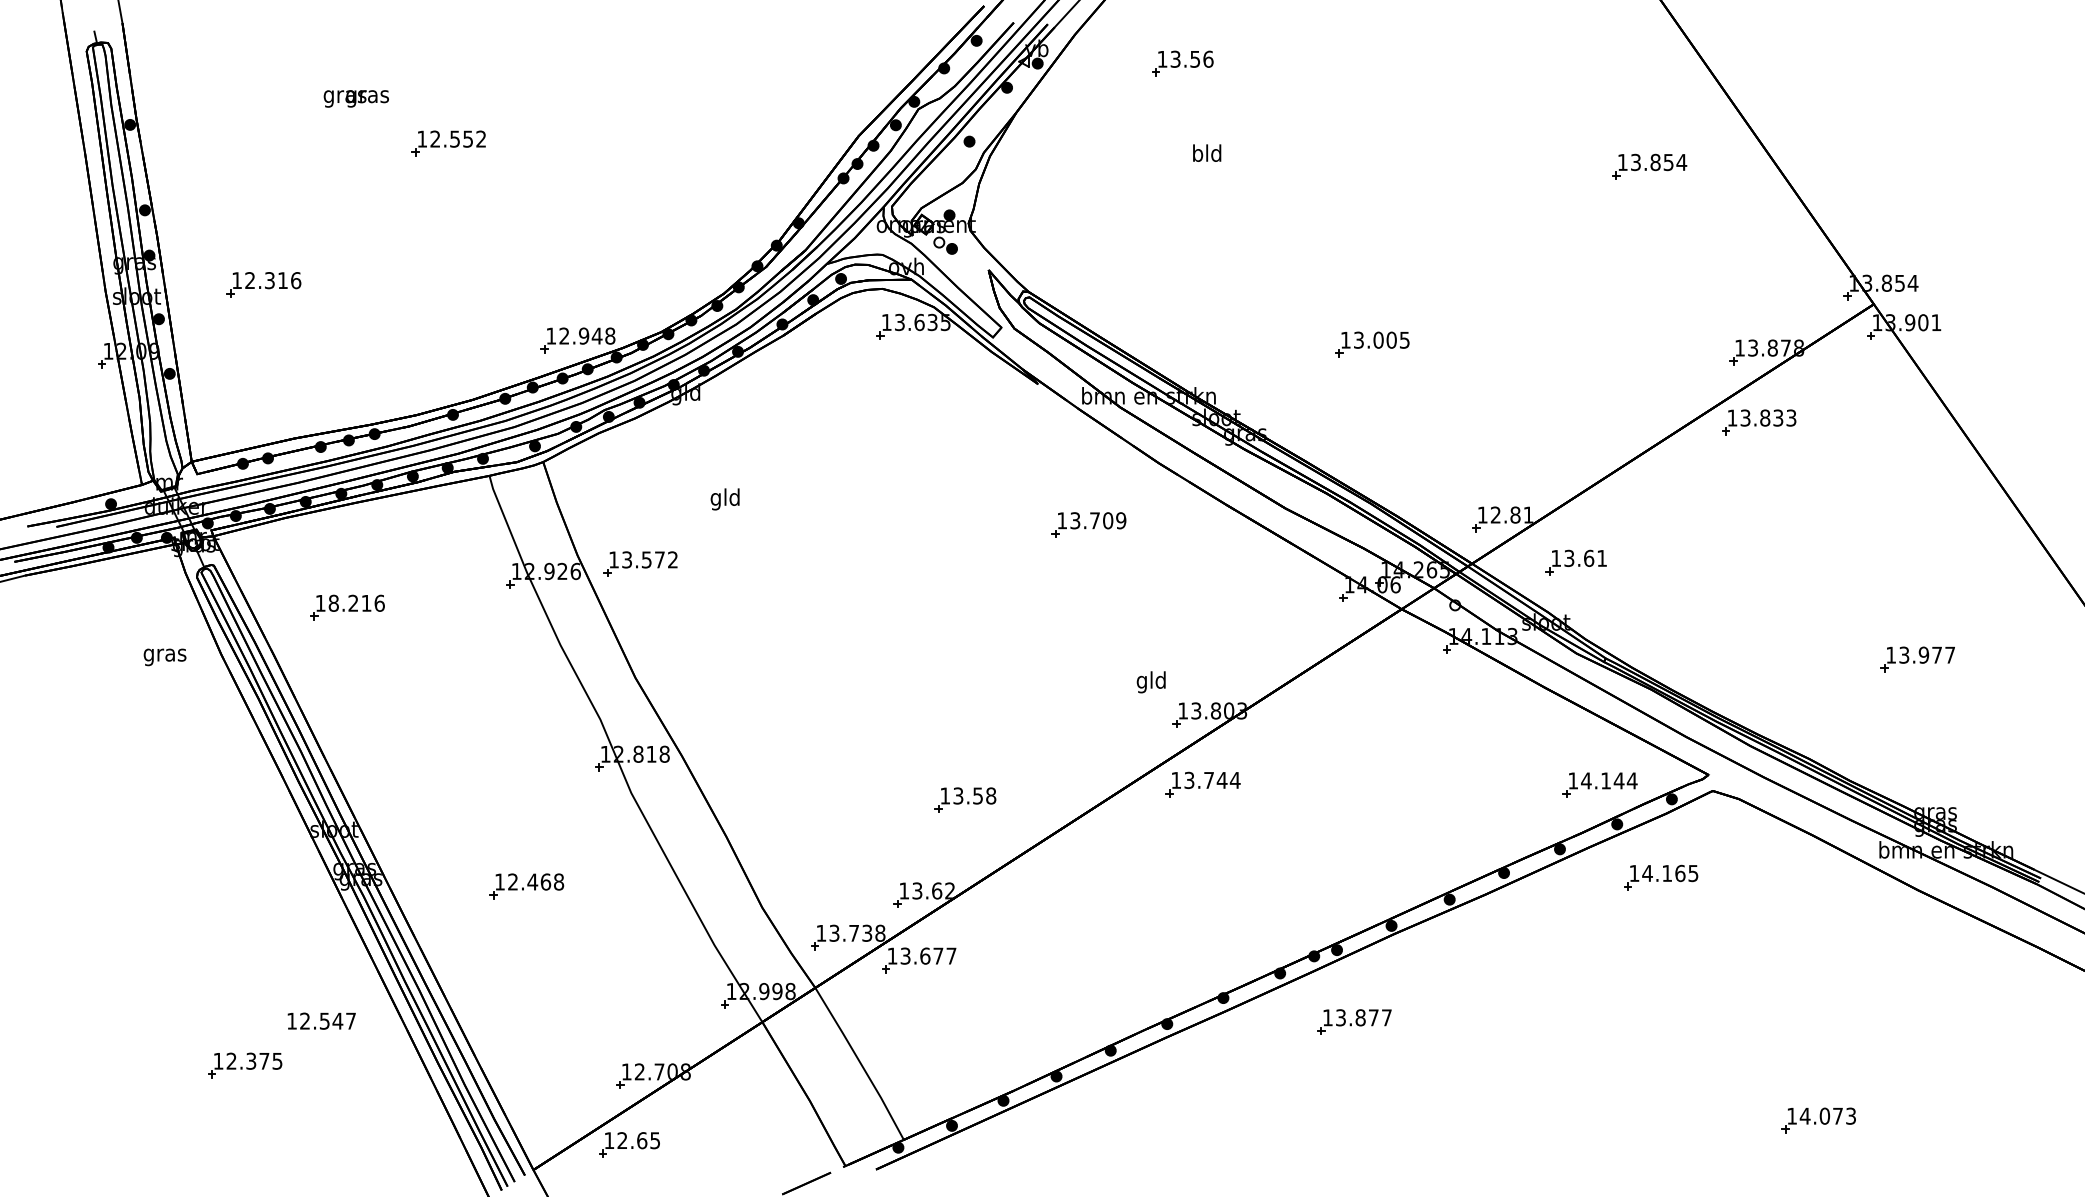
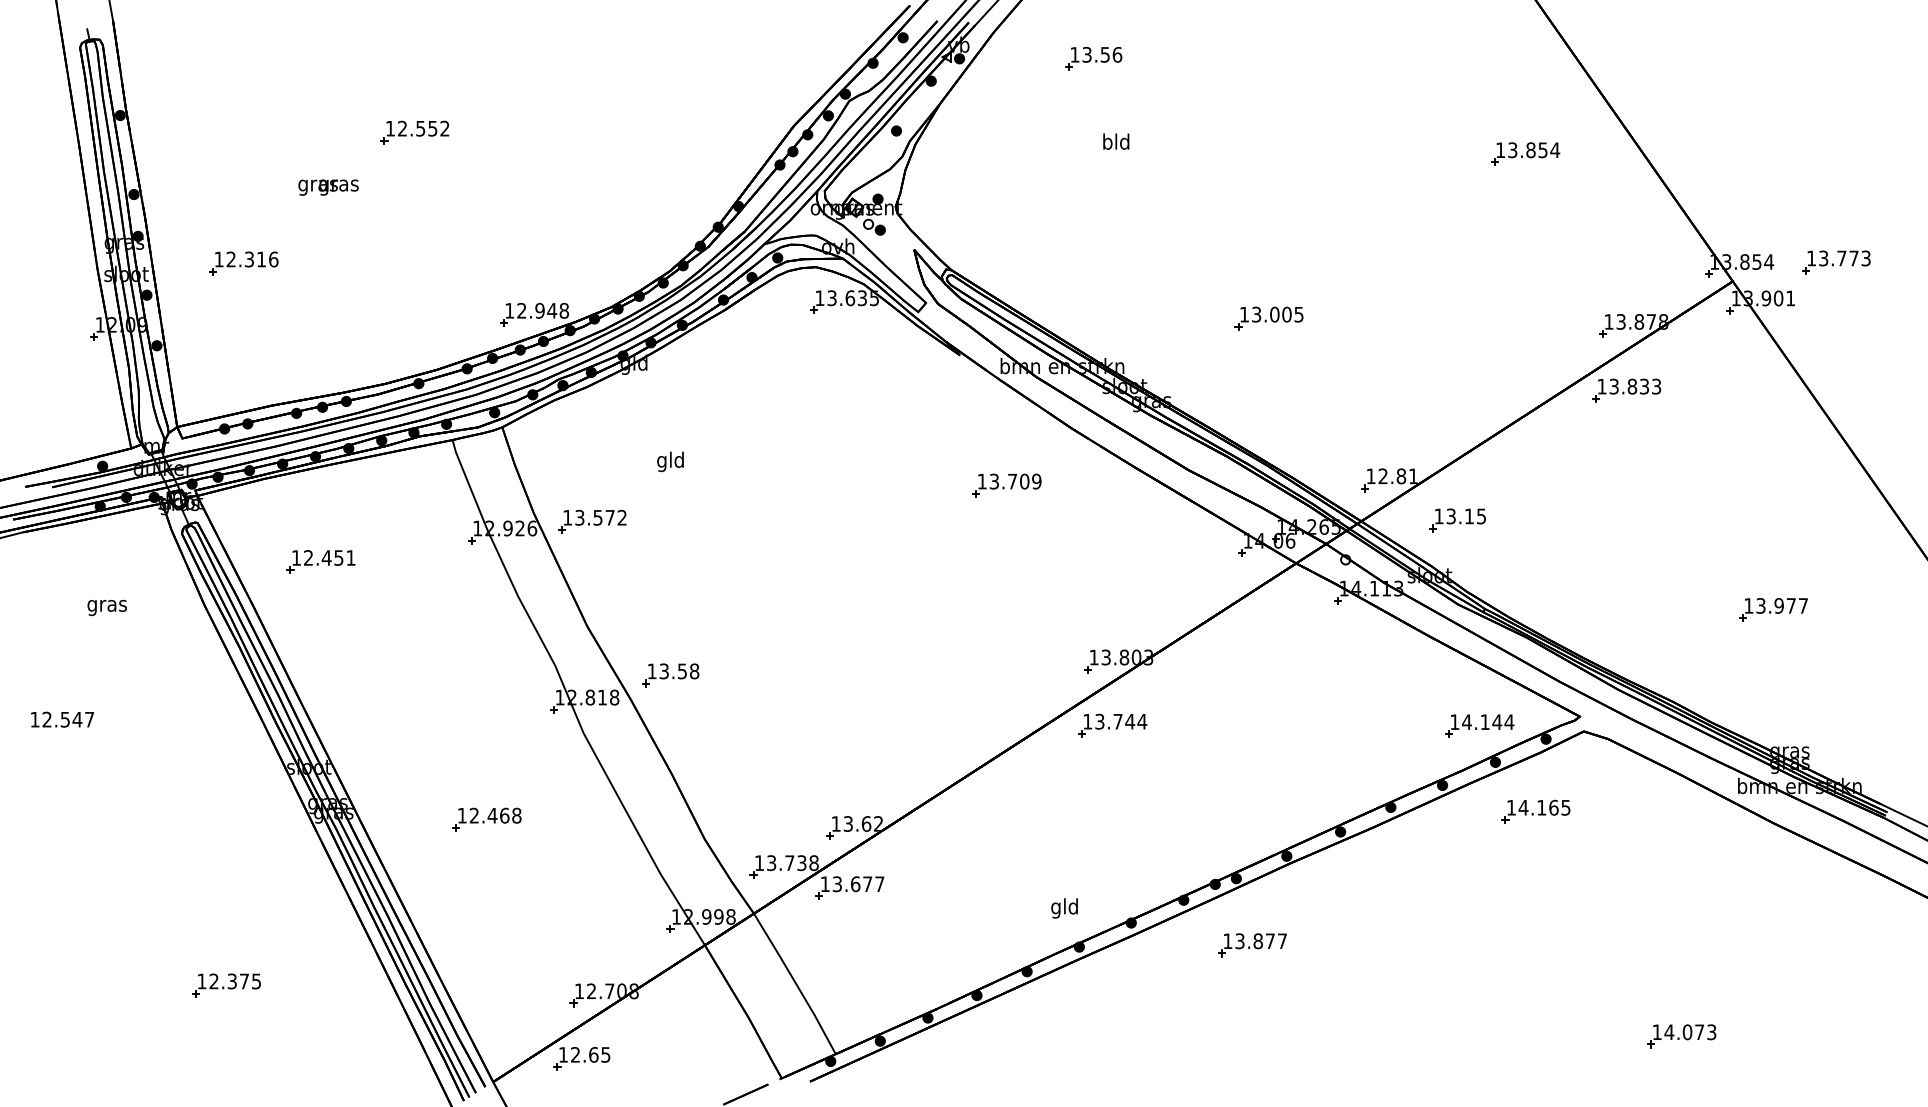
text: (355, 98) -> (327, 187), moved
part: (1985, 283) -> (1836, 262), added
text: (1595, 557) -> (1475, 515), 13.61 -> 13.15
text: (356, 602) -> (329, 557), 18.216 -> 12.451
text: (164, 657) -> (106, 608), moved
text: (1150, 682) -> (1063, 908), moved
part: (965, 799) -> (670, 674), moved
text: (321, 1020) -> (62, 719), moved

